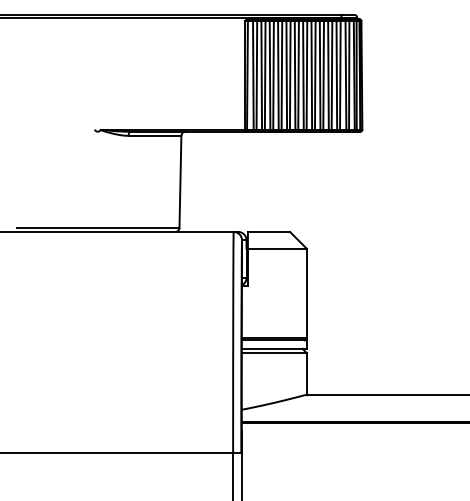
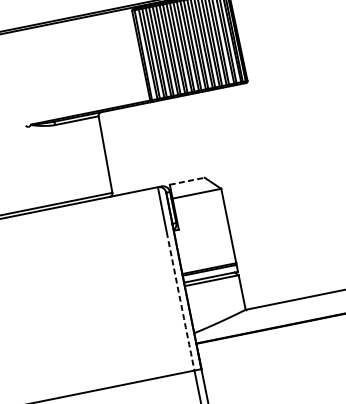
line: (269, 231) -> (187, 180), solid -> dashed
arc: (233, 369) -> (180, 301), solid -> dashed

